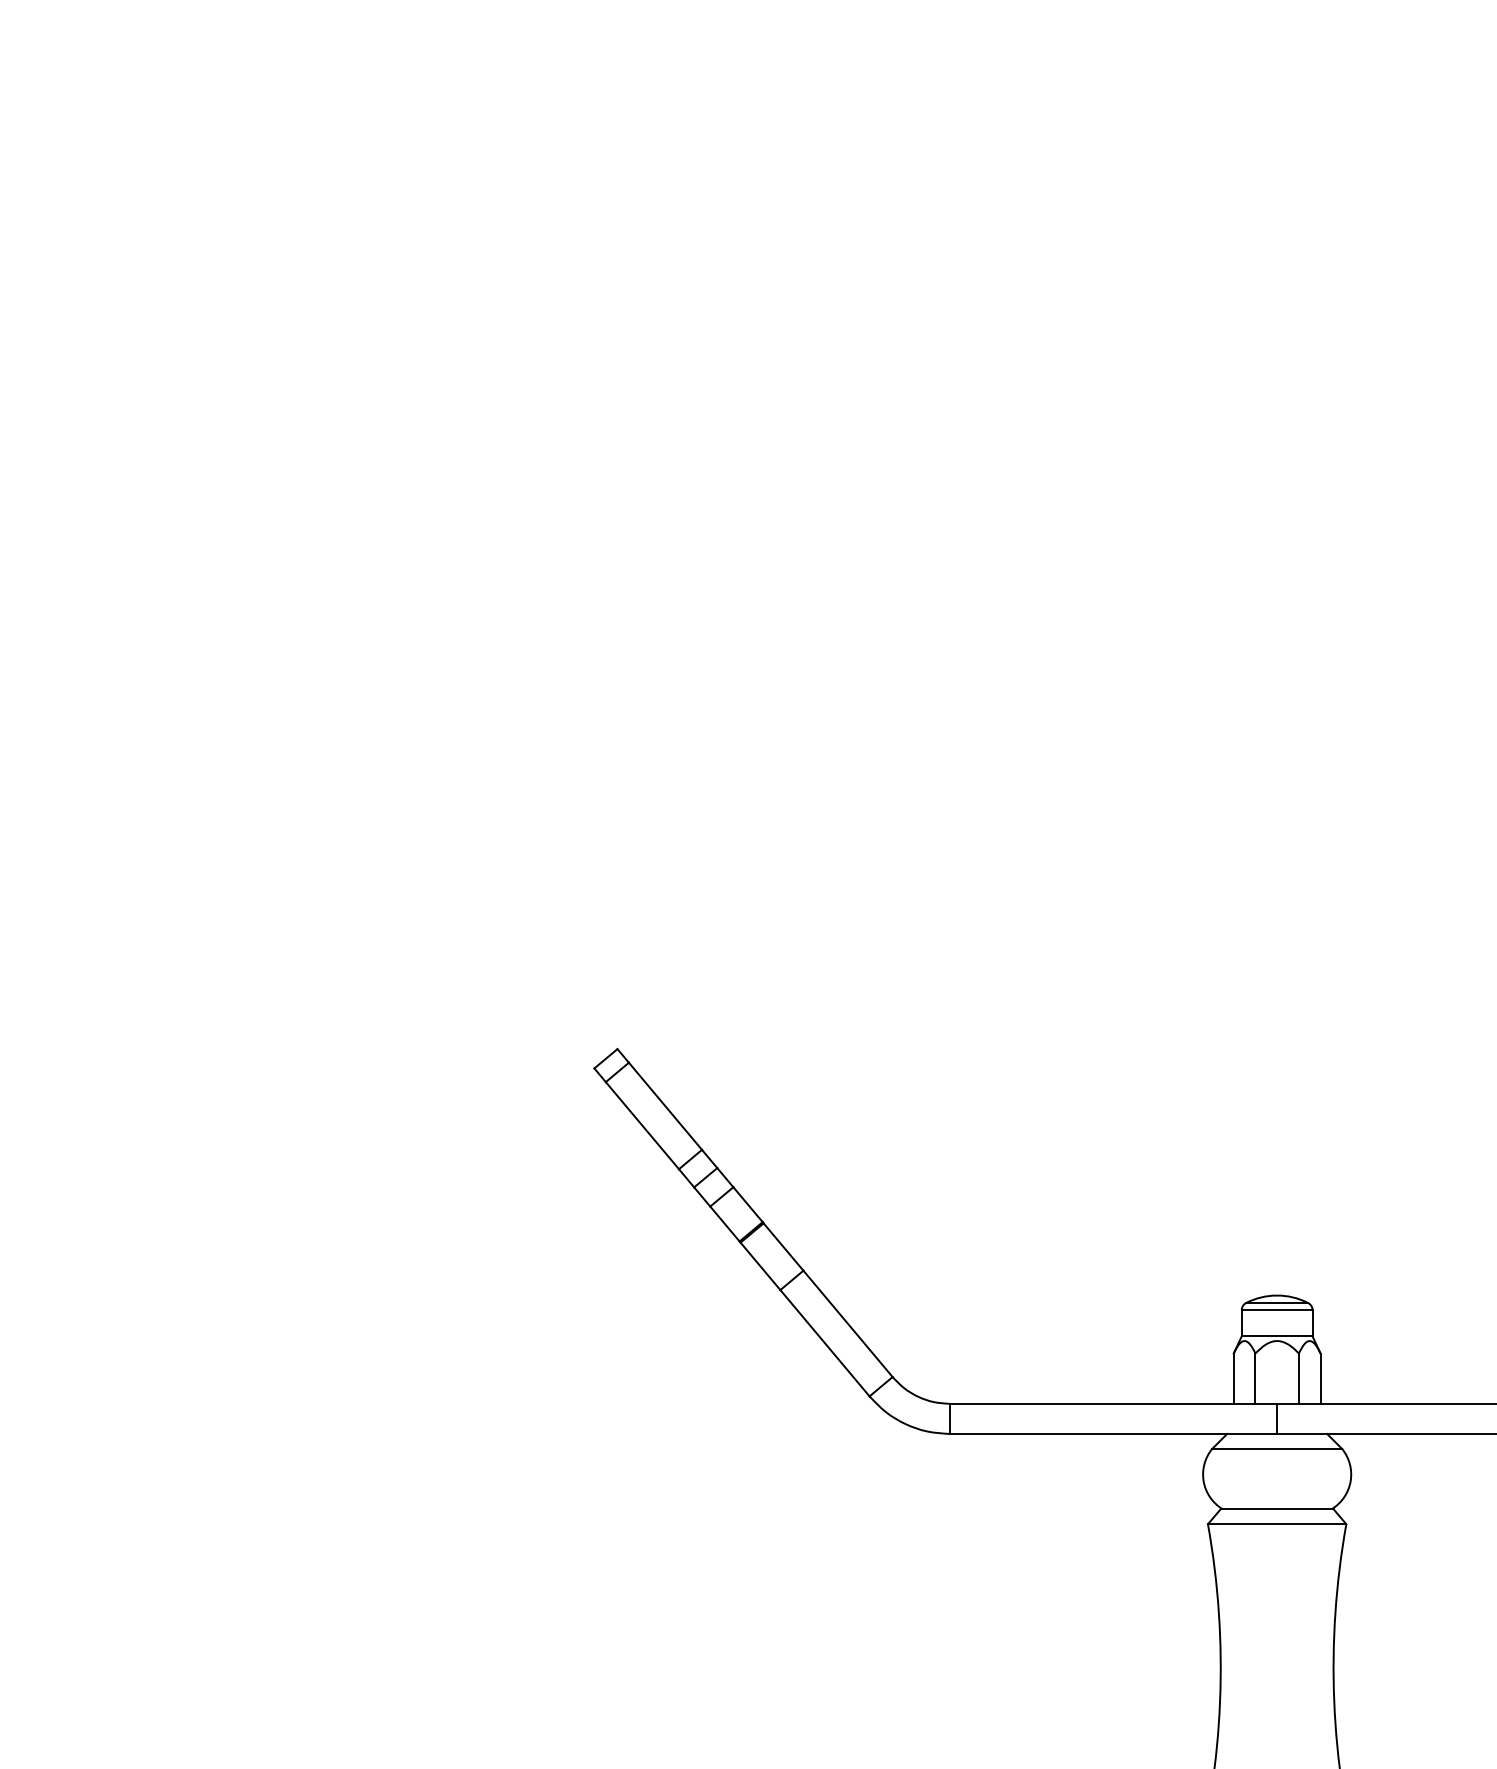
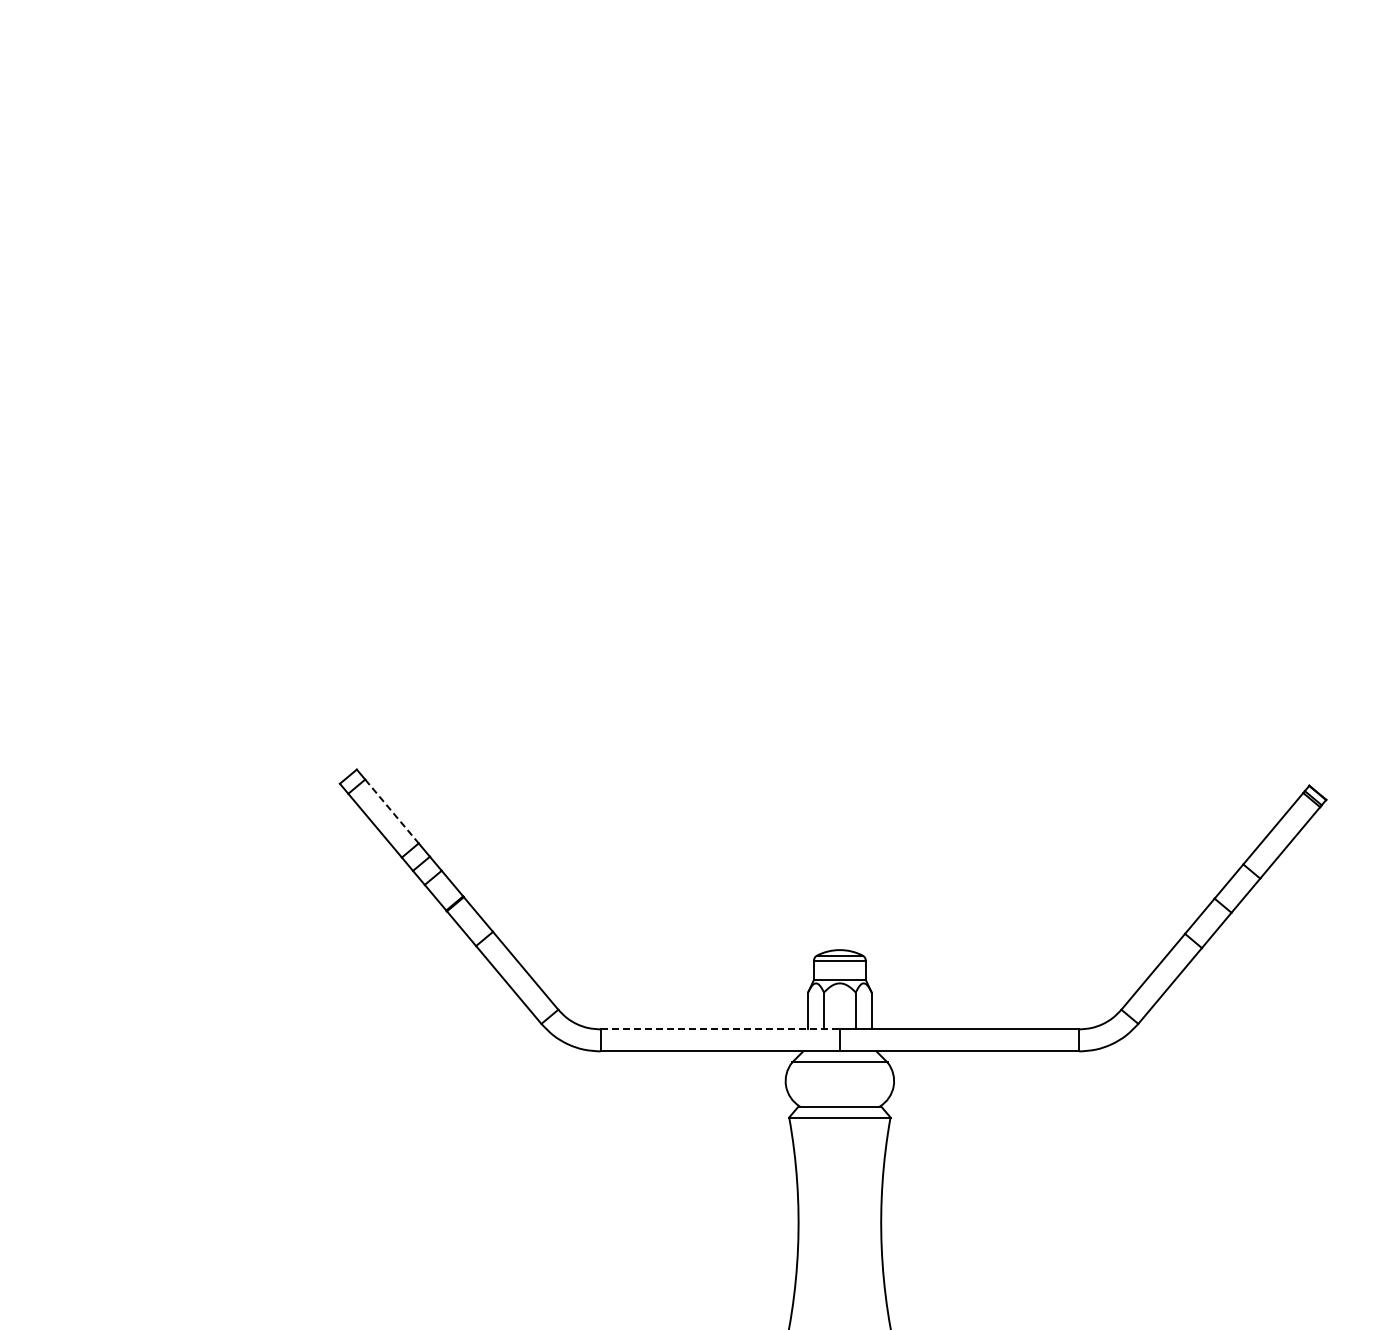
line: (666, 1106) -> (392, 811), solid -> dashed
line: (1114, 1404) -> (720, 1029), solid -> dashed

